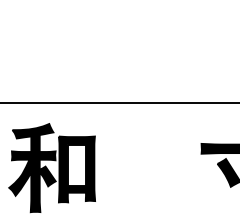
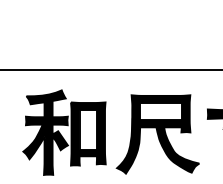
part: (149, 169) -> (157, 134), added

